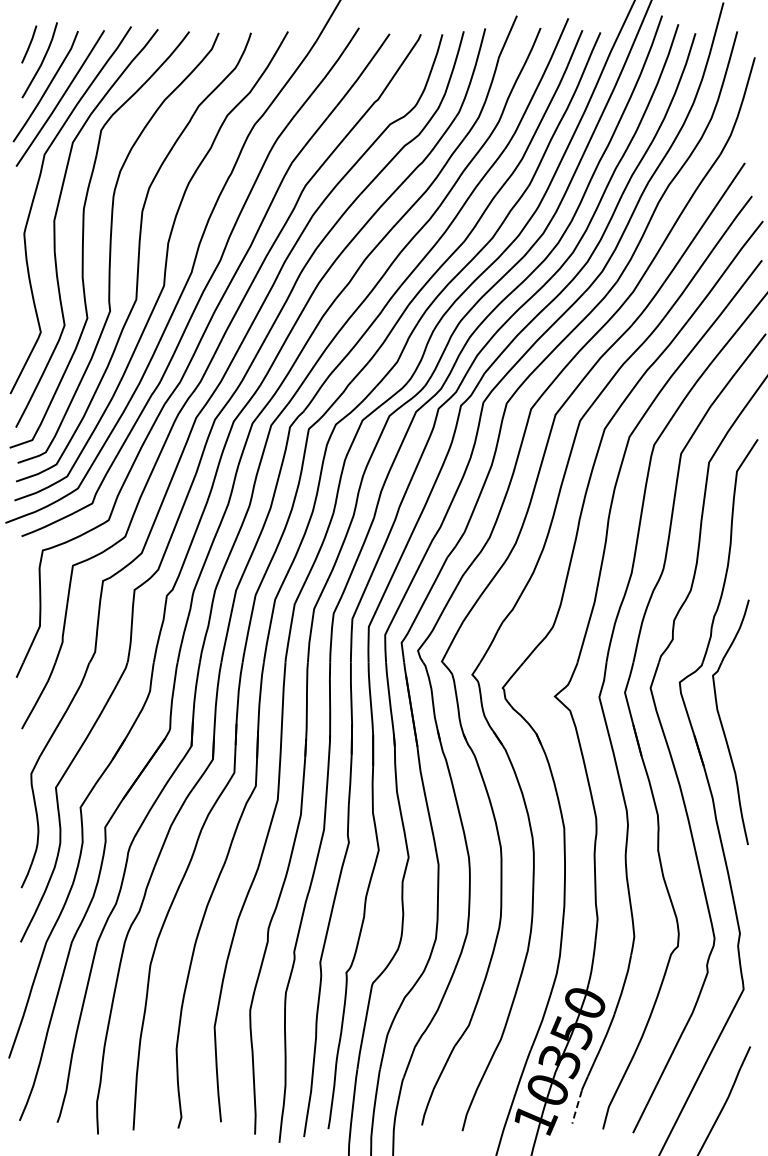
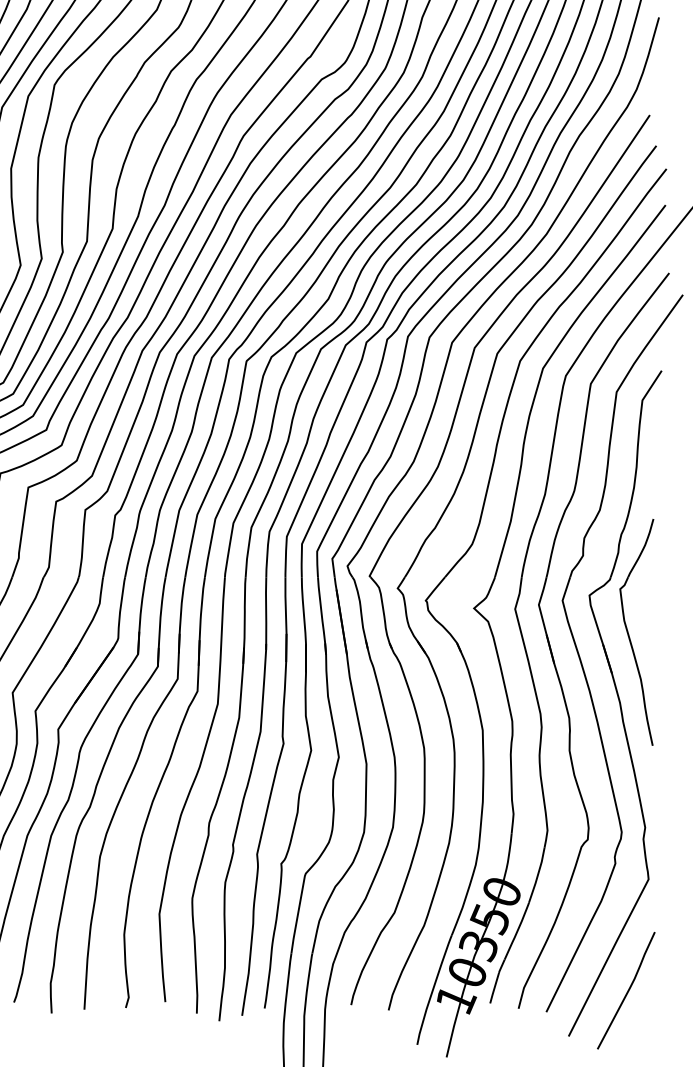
line: (576, 1108) -> (494, 989), dashed -> solid

